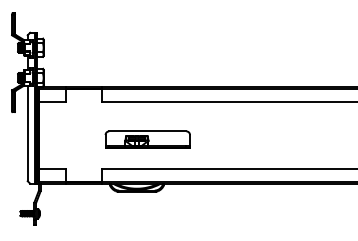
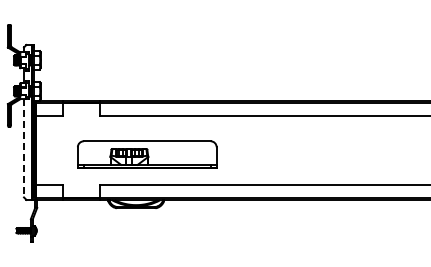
line: (28, 133) -> (24, 148), solid -> dashed
part: (147, 139) -> (147, 154), size x1.6

